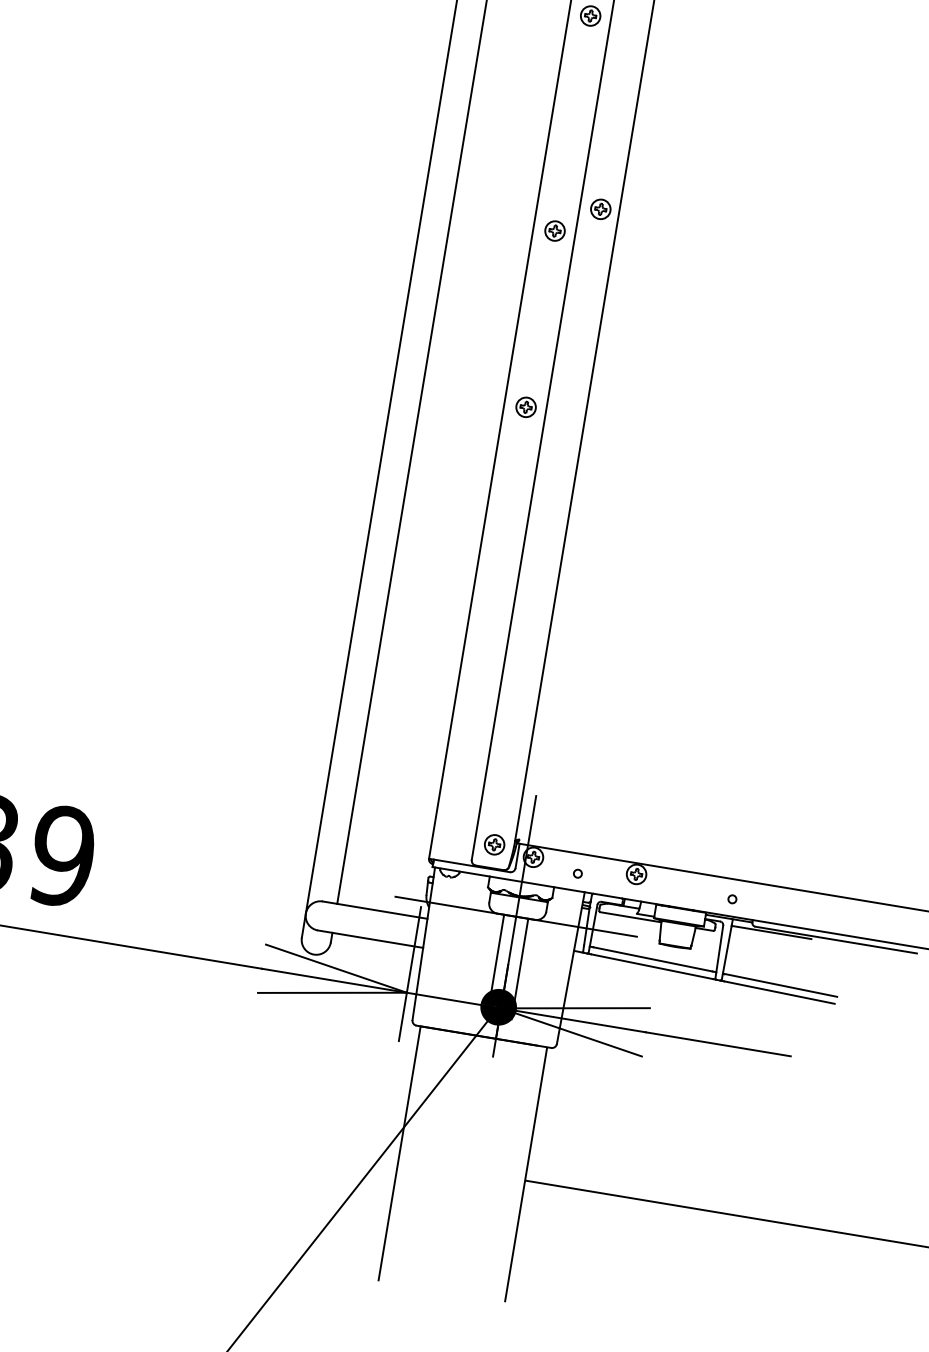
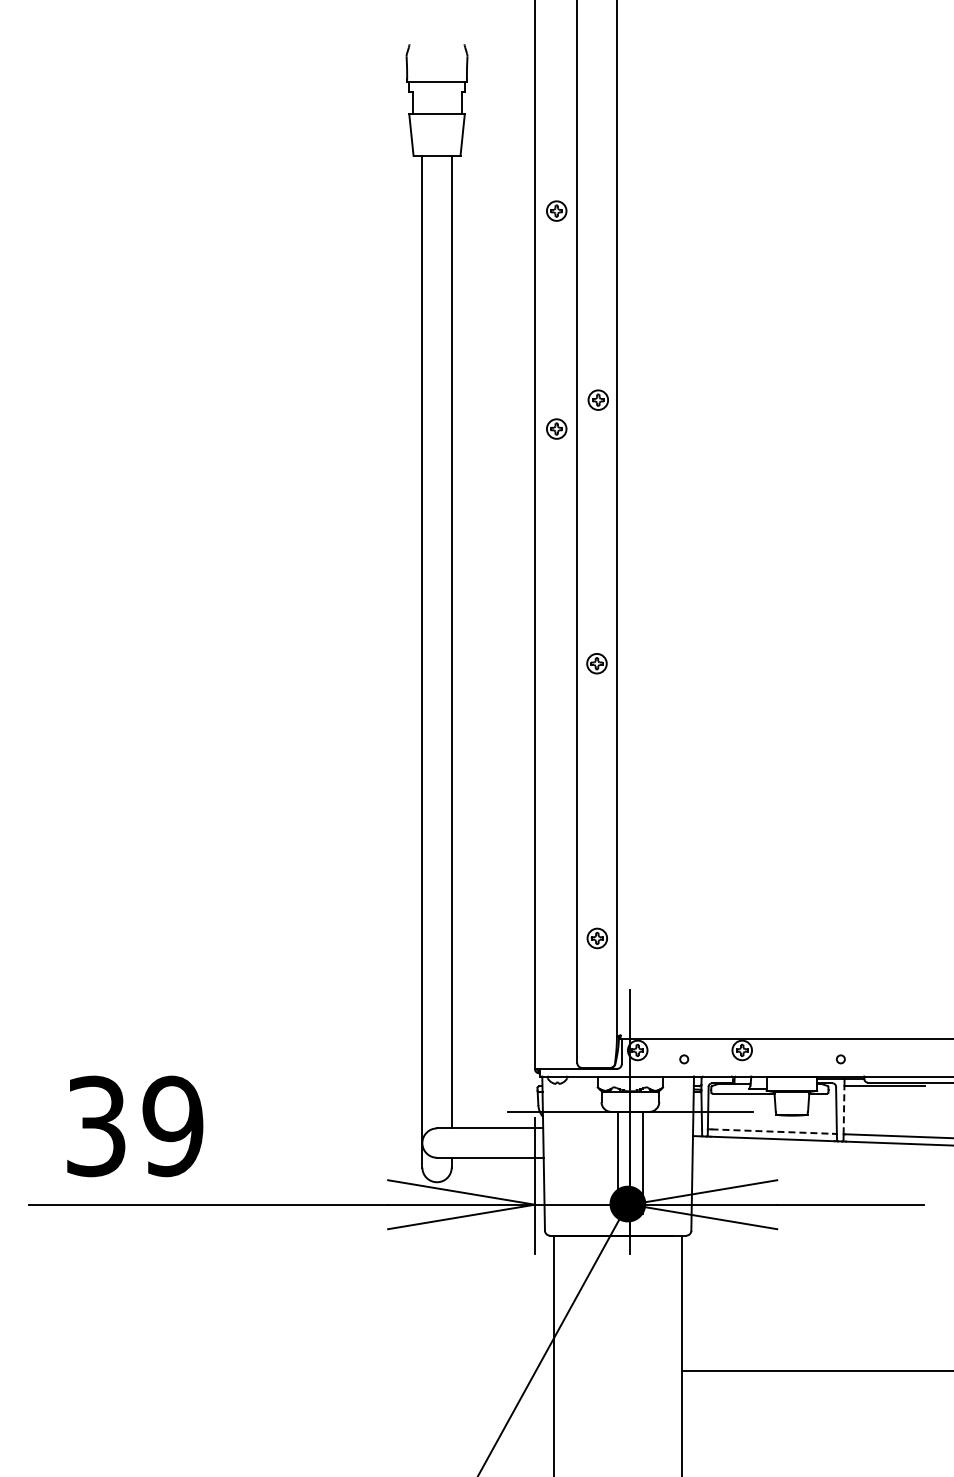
part: (525, 407) -> (596, 663), moved
part: (493, 844) -> (596, 938), moved
line: (727, 949) -> (844, 1109), solid -> dashed
line: (653, 959) -> (772, 1131), solid -> dashed

